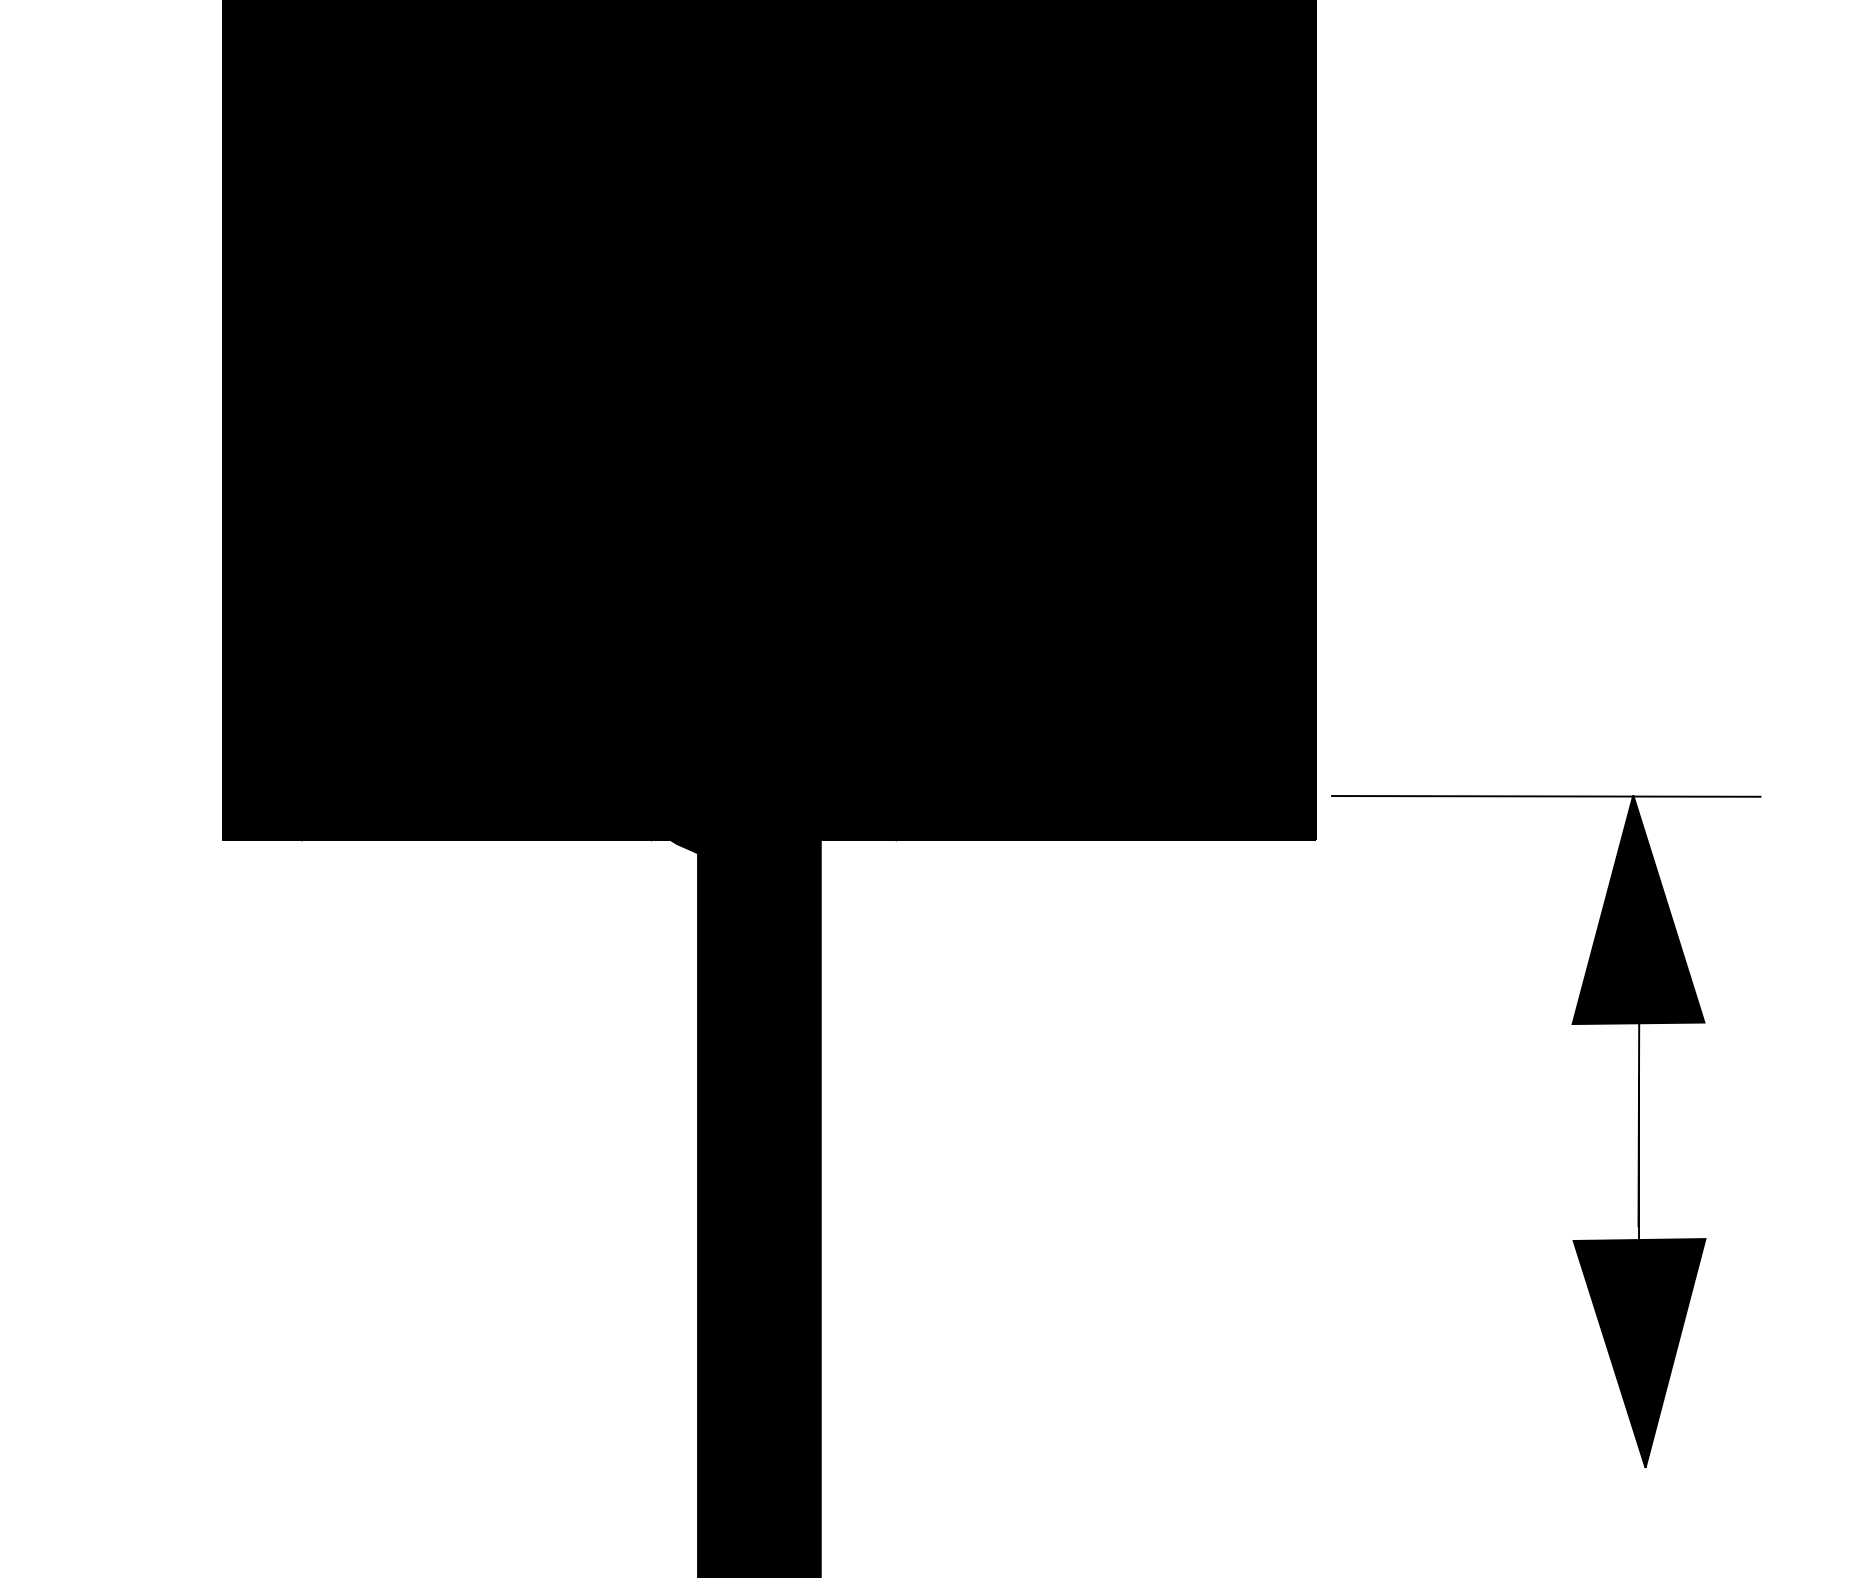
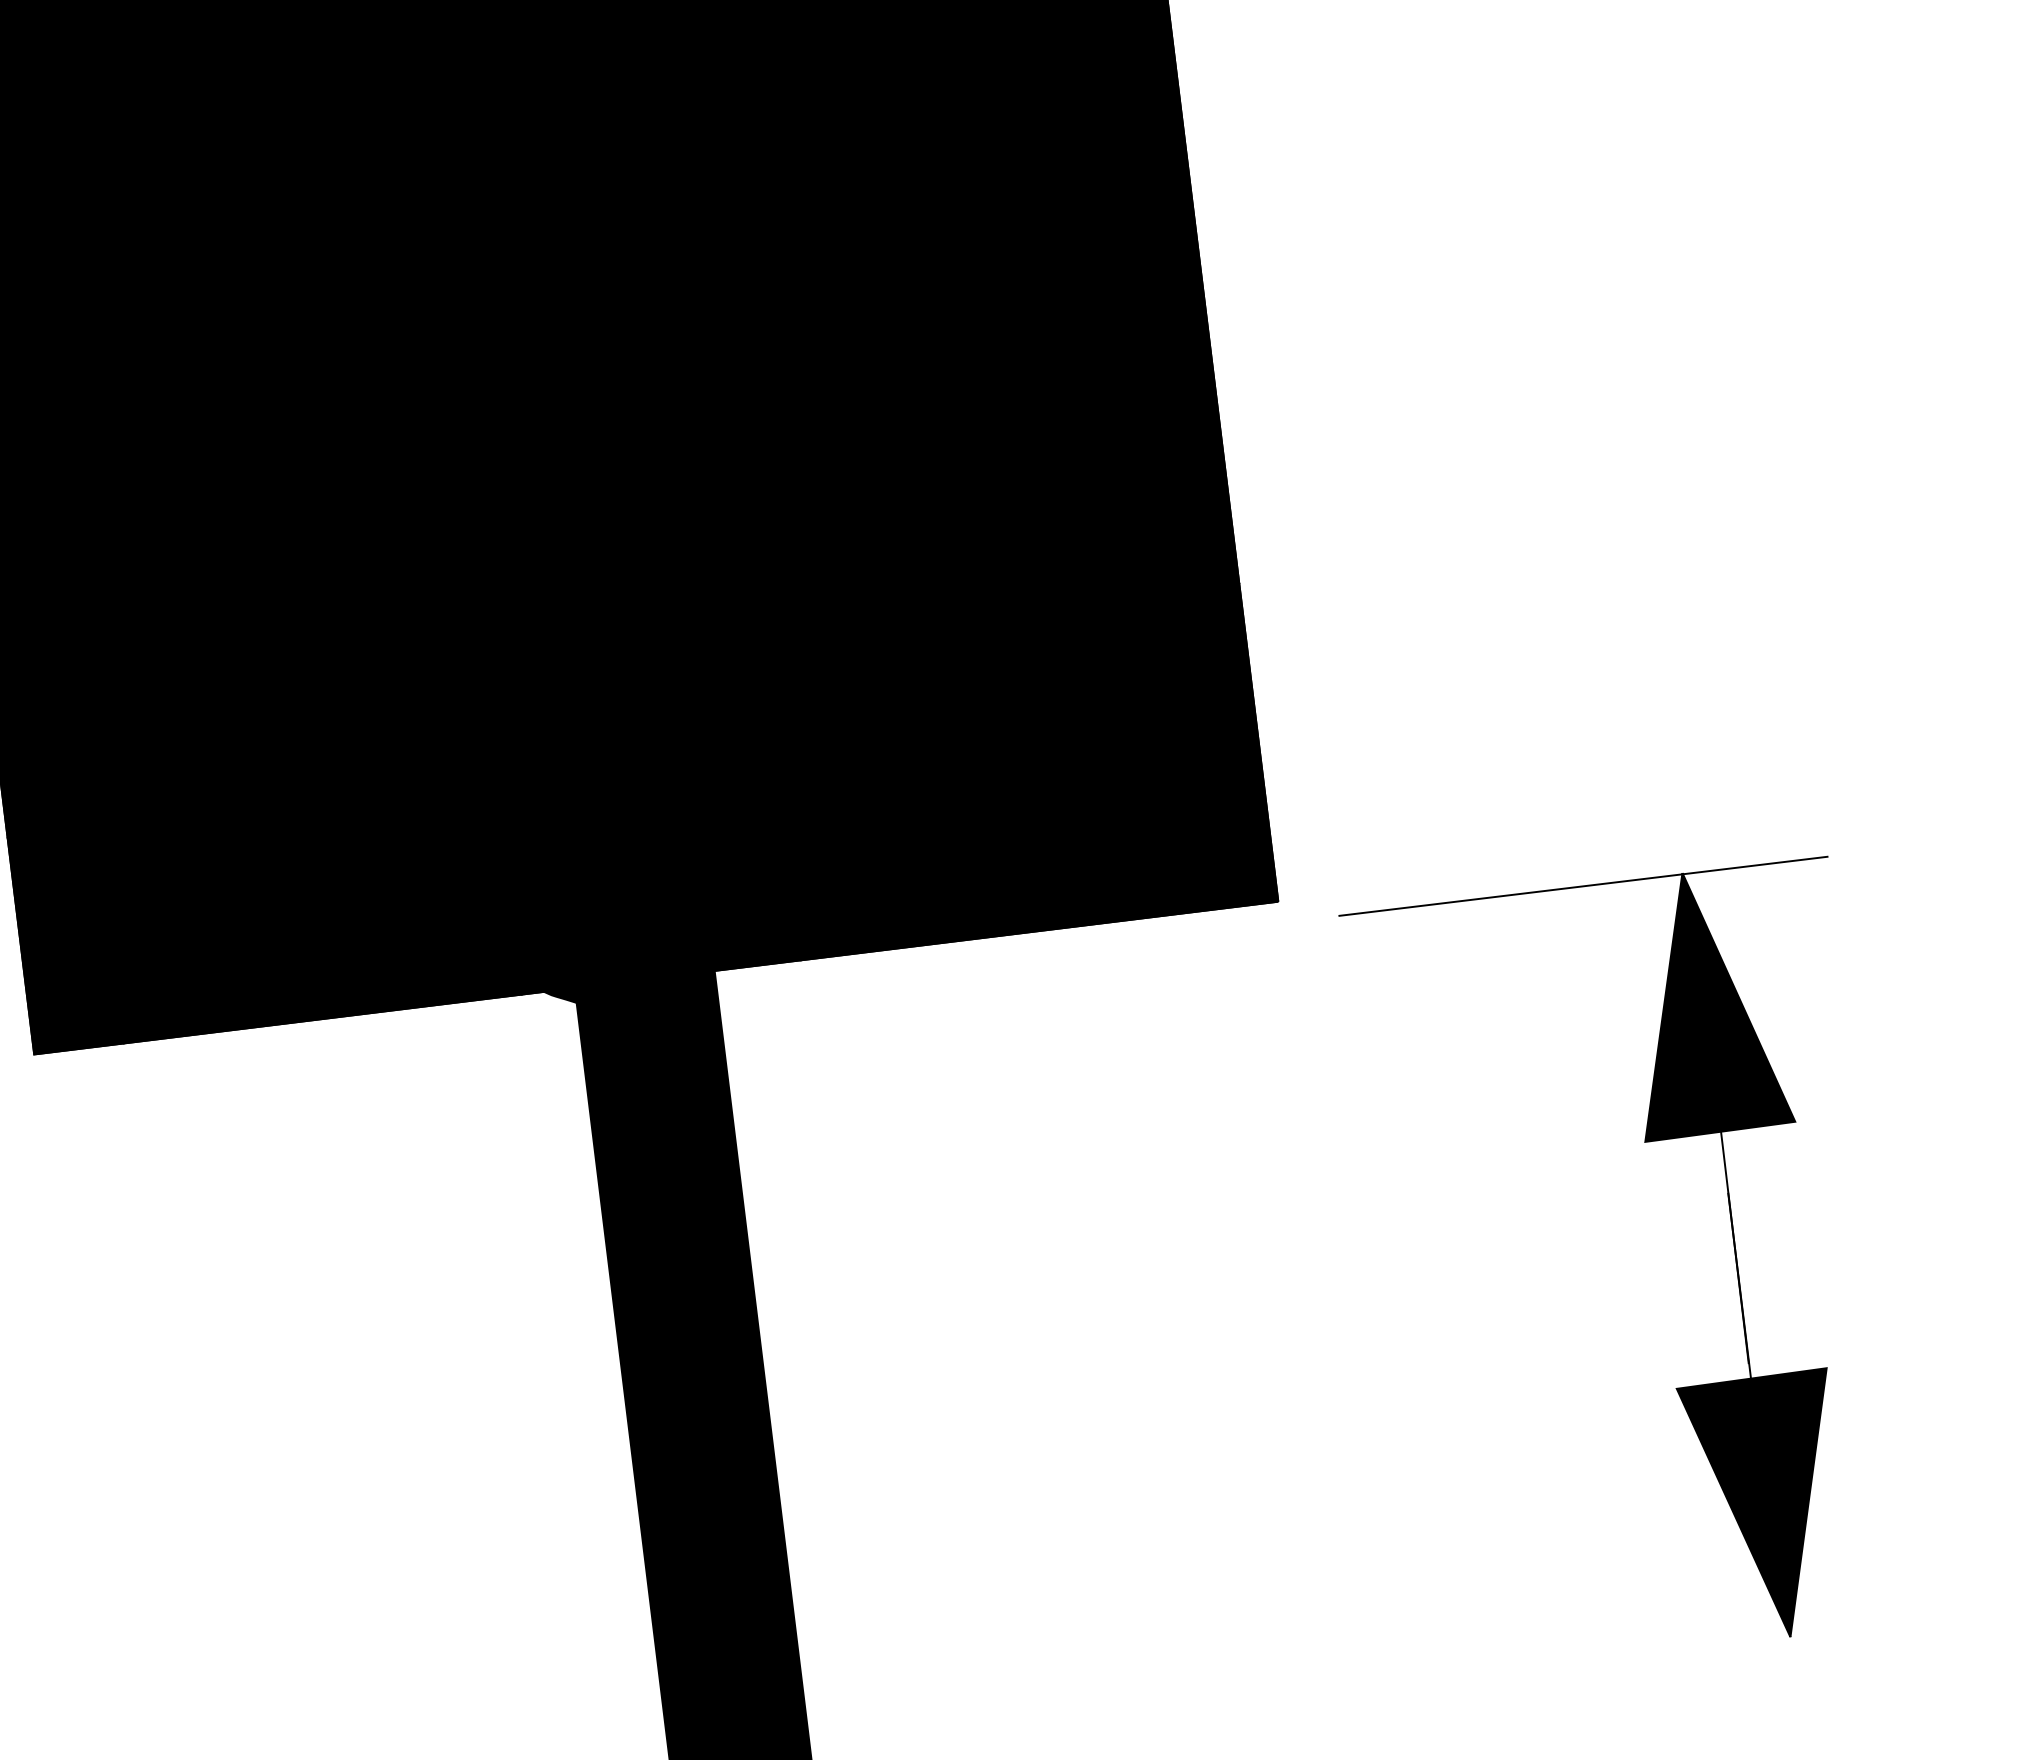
part: (1637, 1133) -> (1734, 1257), moved

